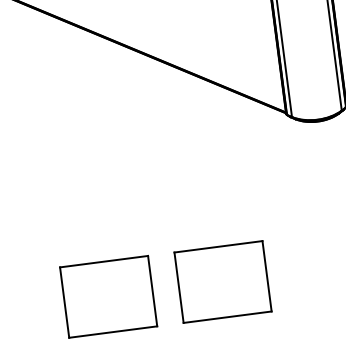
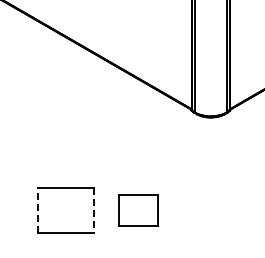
part: (221, 282) -> (137, 210), size x0.7
line: (152, 291) -> (93, 210), solid -> dashed
line: (64, 301) -> (37, 209), solid -> dashed

